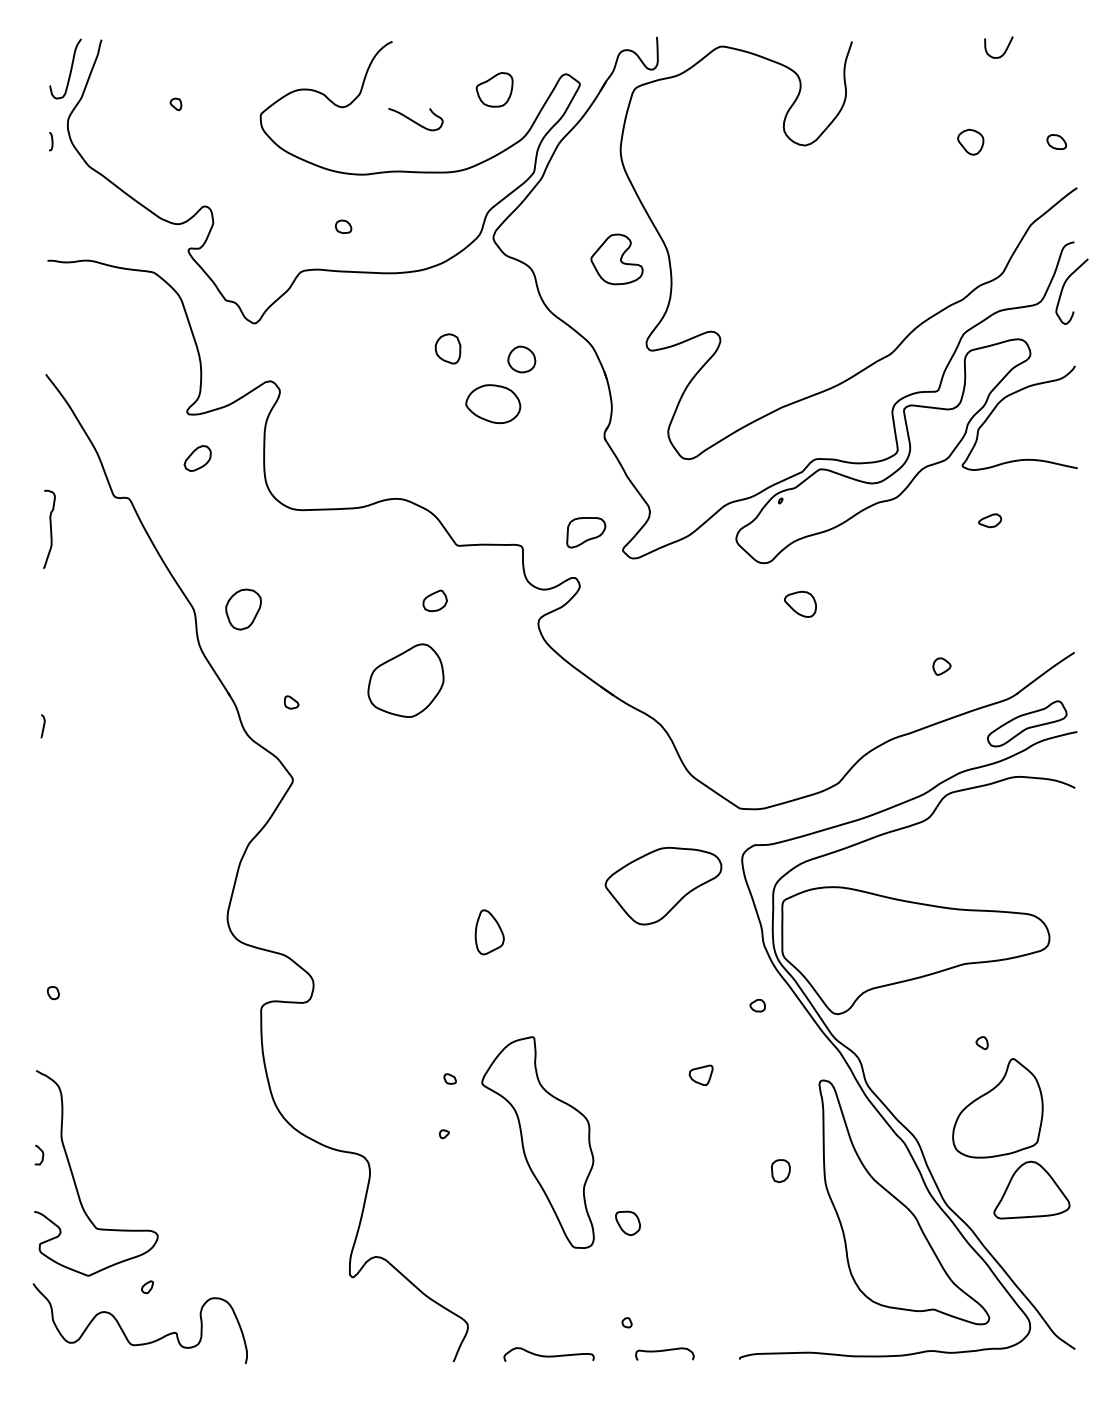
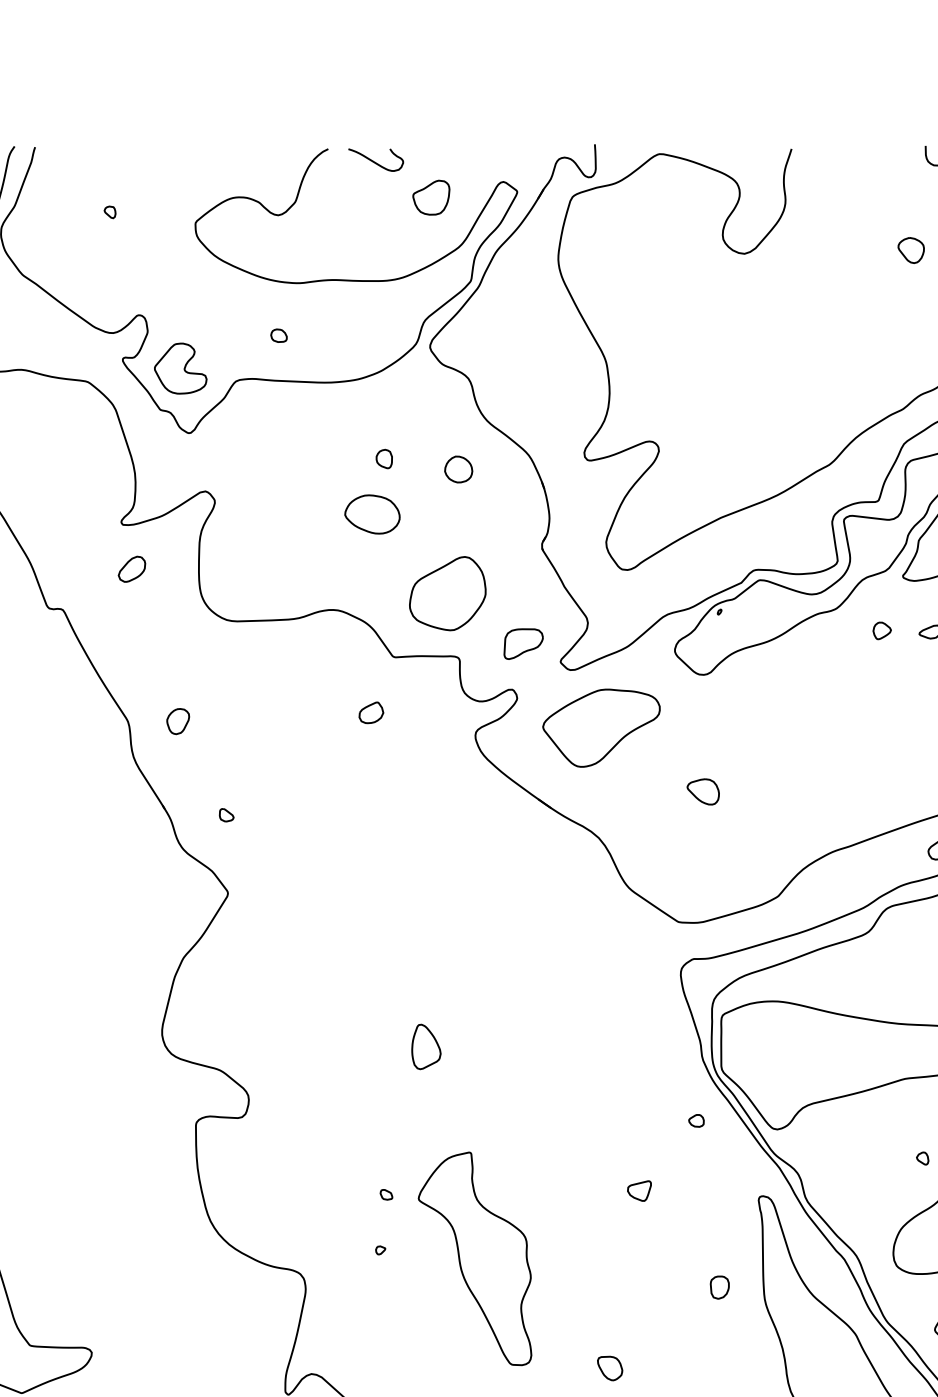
curve: (414, 120) -> (374, 161), moved
part: (616, 259) -> (180, 368), moved
part: (447, 349) -> (383, 459), size x0.62
part: (493, 403) -> (372, 513), moved
part: (800, 603) -> (703, 791), moved
part: (243, 609) -> (178, 721), size x0.62
part: (941, 666) -> (881, 630), moved
part: (405, 680) -> (447, 593), moved
part: (663, 886) -> (601, 728), moved
part: (628, 1222) -> (610, 1367), moved

